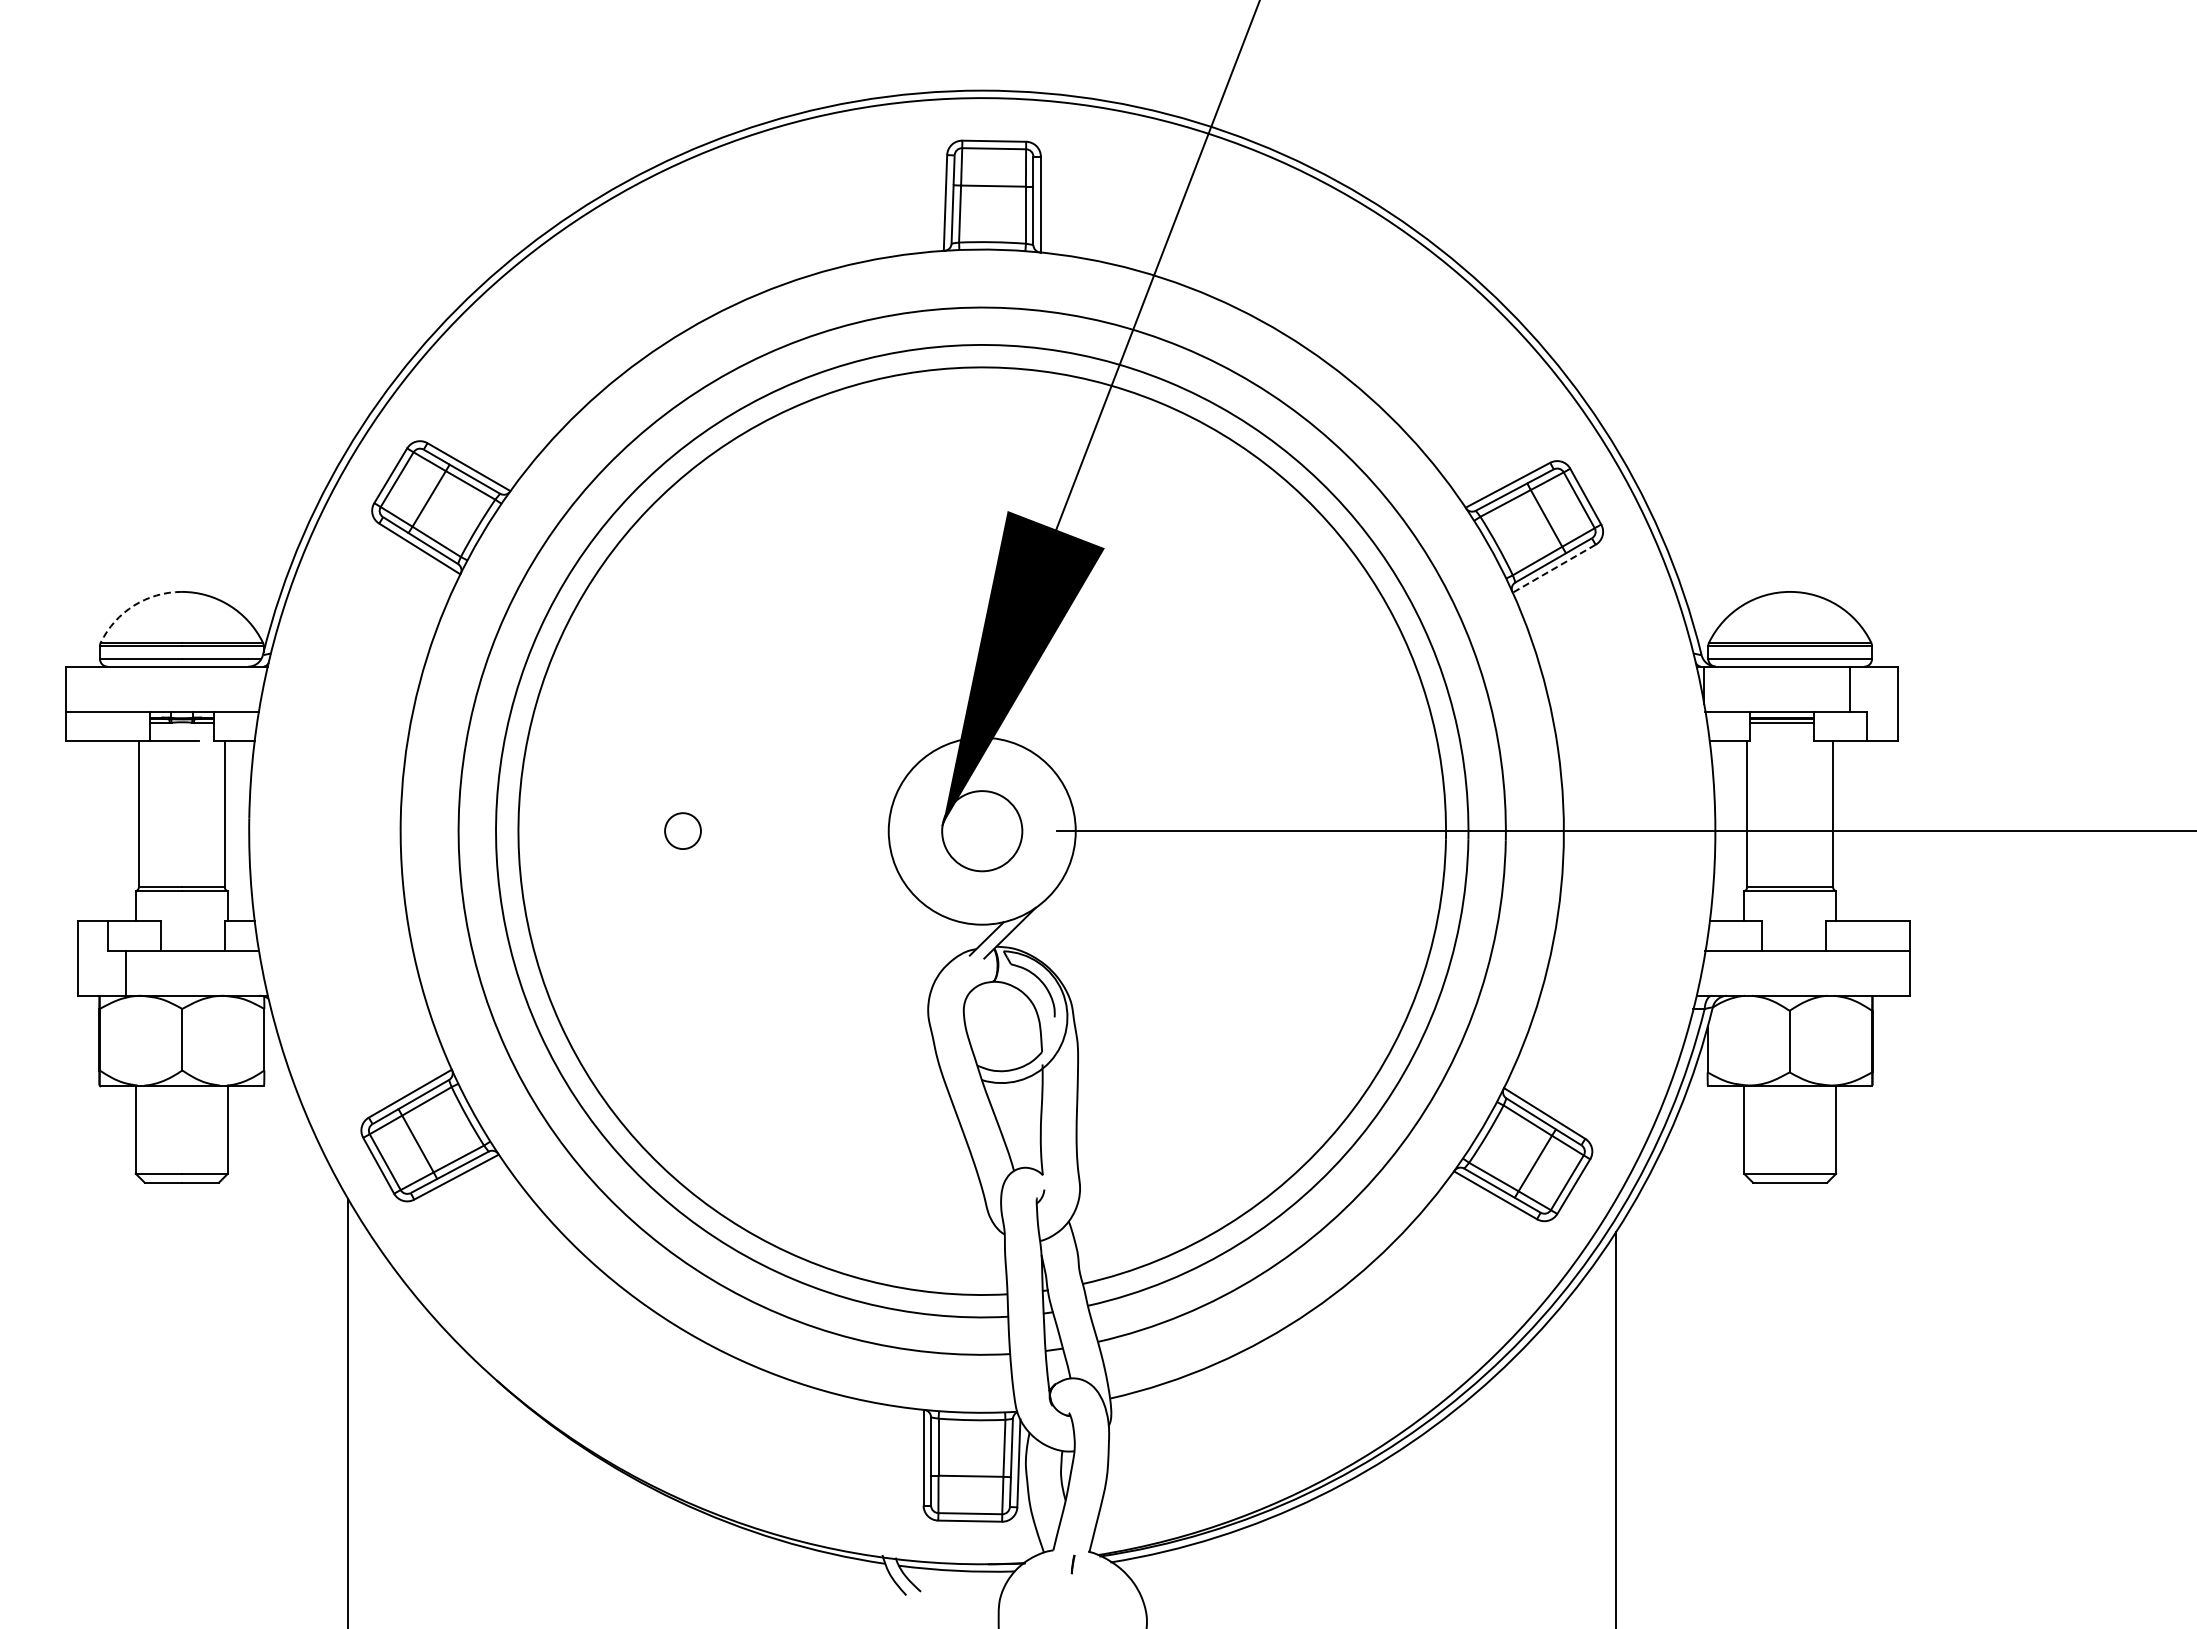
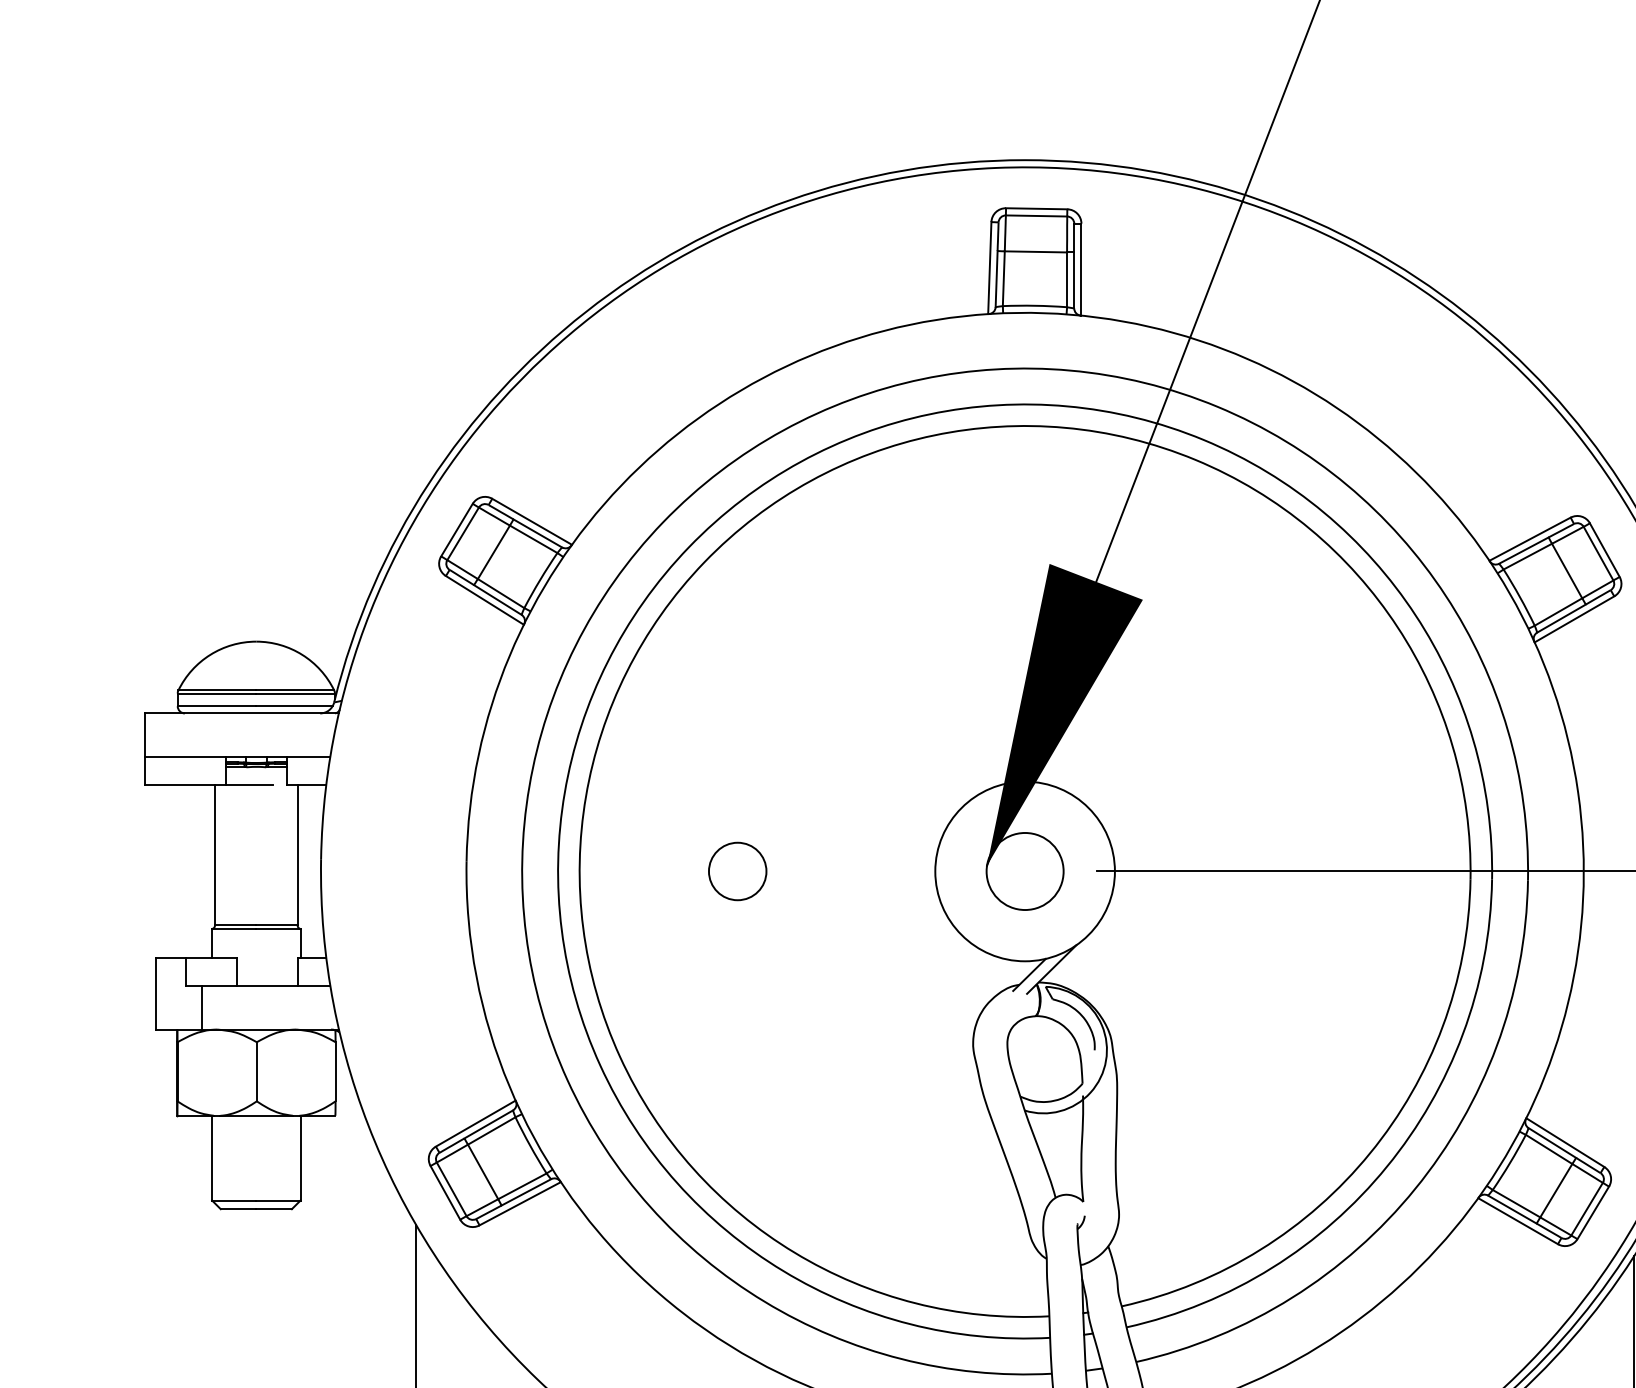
line: (1554, 568) -> (1574, 619), dashed -> solid
arc: (134, 605) -> (210, 654), dashed -> solid
circle: (682, 830) -> (737, 870), size x1.67

